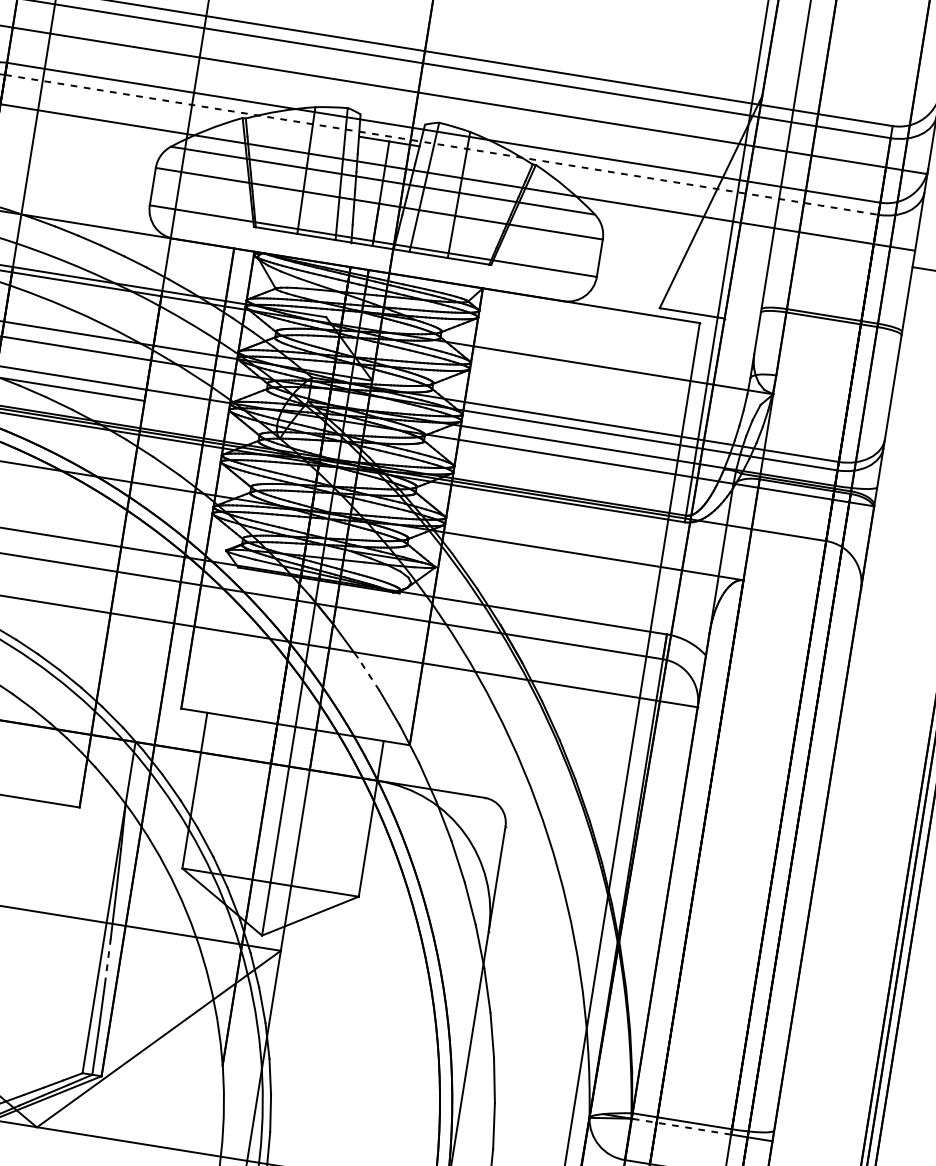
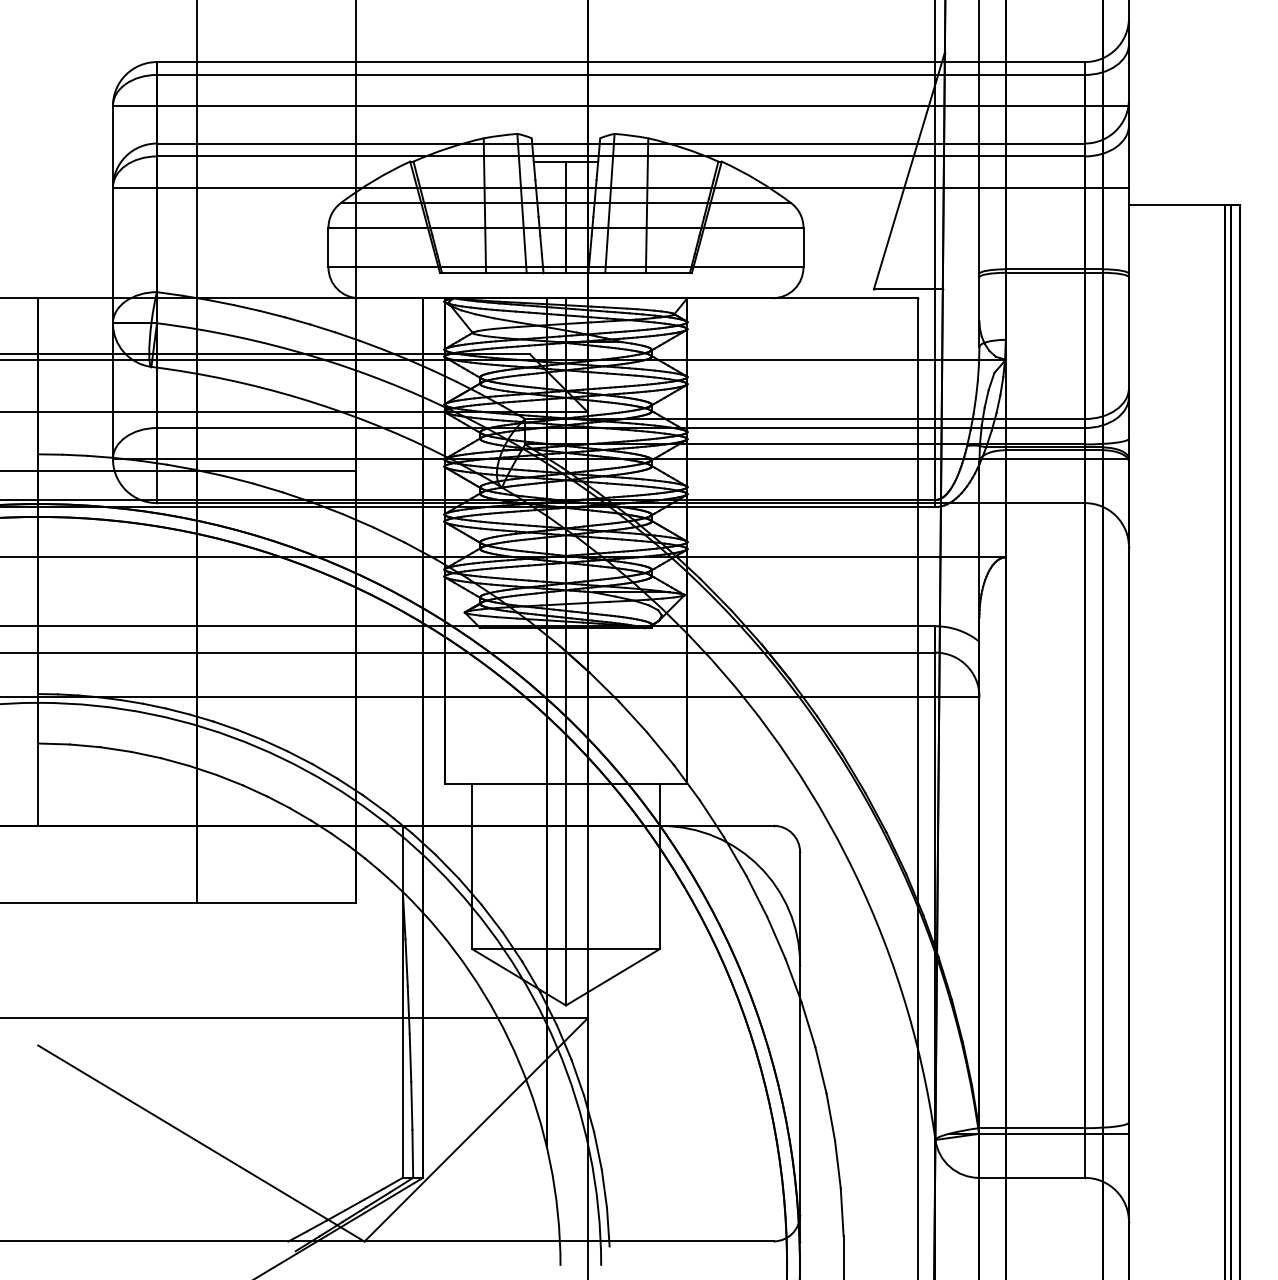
line: (442, 145) -> (621, 156), dashed -> solid
line: (368, 673) -> (632, 716), dashed -> solid
line: (107, 962) -> (410, 1058), dashed -> solid
line: (680, 1126) -> (1031, 1133), dashed -> solid

